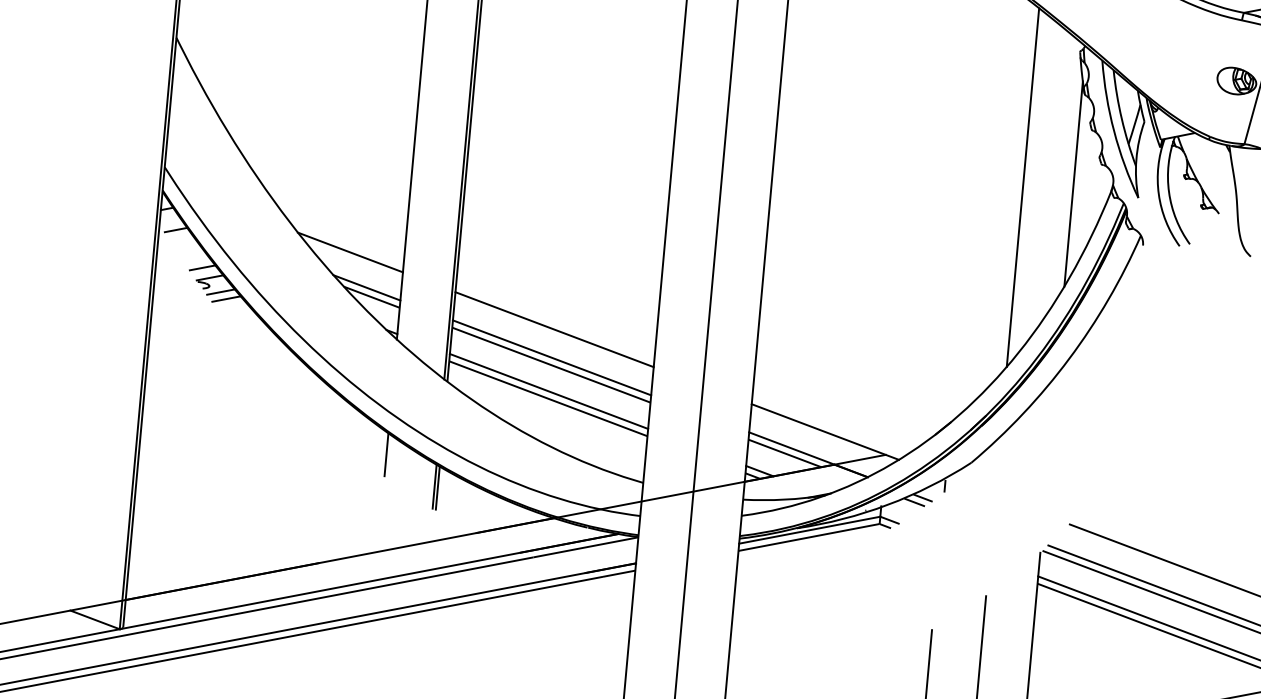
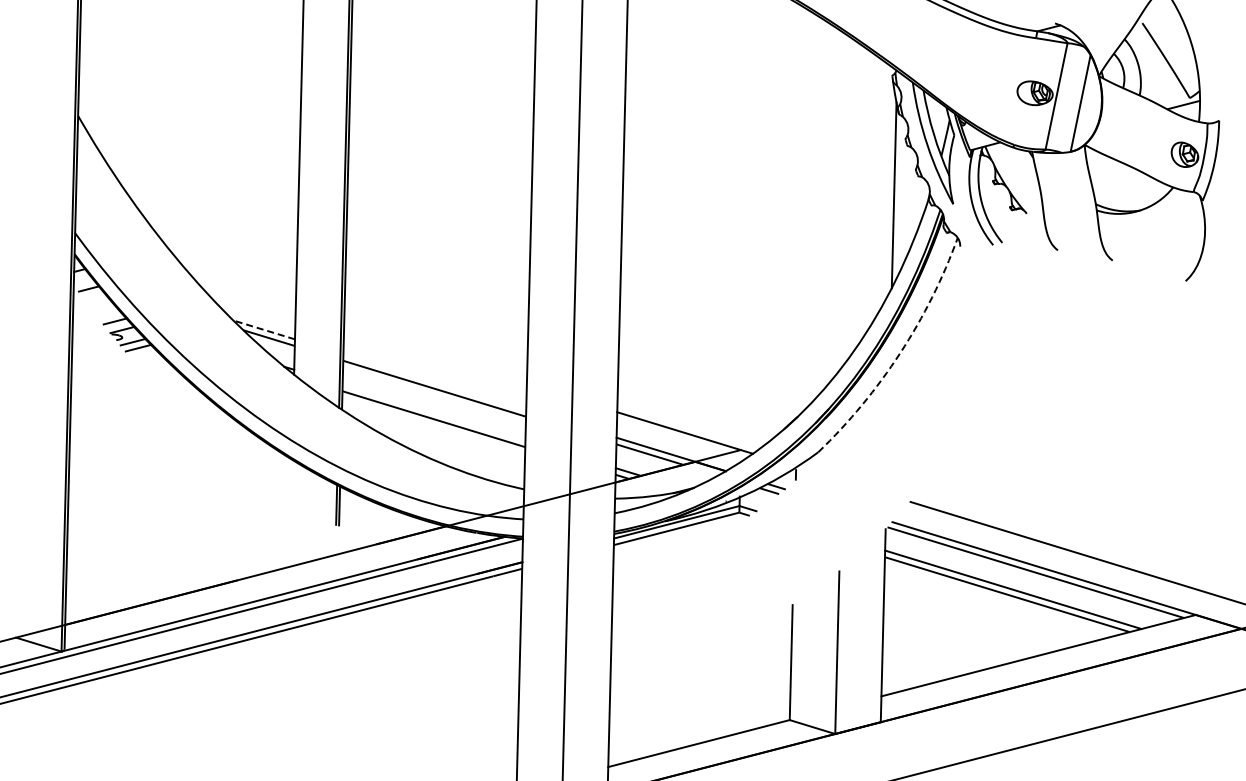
line: (1022, 187) -> (848, 201), removed
line: (349, 251) -> (246, 298), removed
line: (366, 287) -> (263, 329), solid -> dashed
line: (554, 329) -> (435, 356), removed
line: (551, 358) -> (434, 382), removed
arc: (1069, 359) -> (900, 353), solid -> dashed
line: (548, 391) -> (433, 412), removed
line: (385, 454) -> (290, 478), removed

